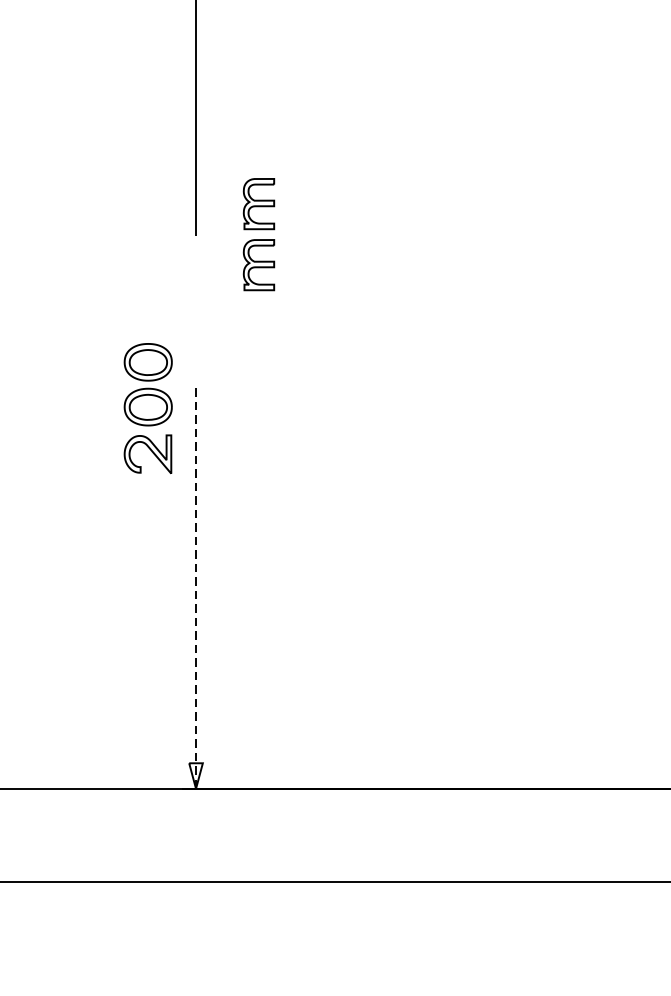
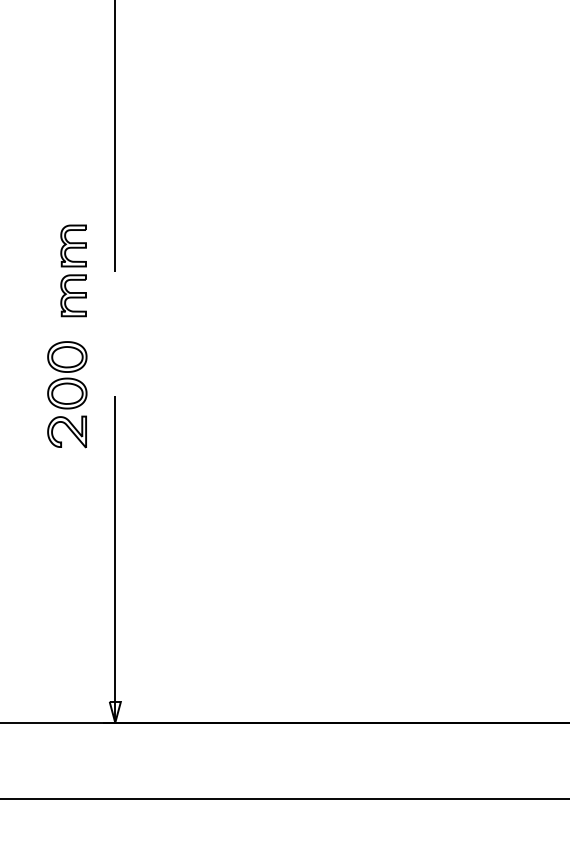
part: (258, 234) -> (73, 270), moved
part: (148, 408) -> (67, 394), moved
line: (196, 589) -> (115, 560), dashed -> solid

